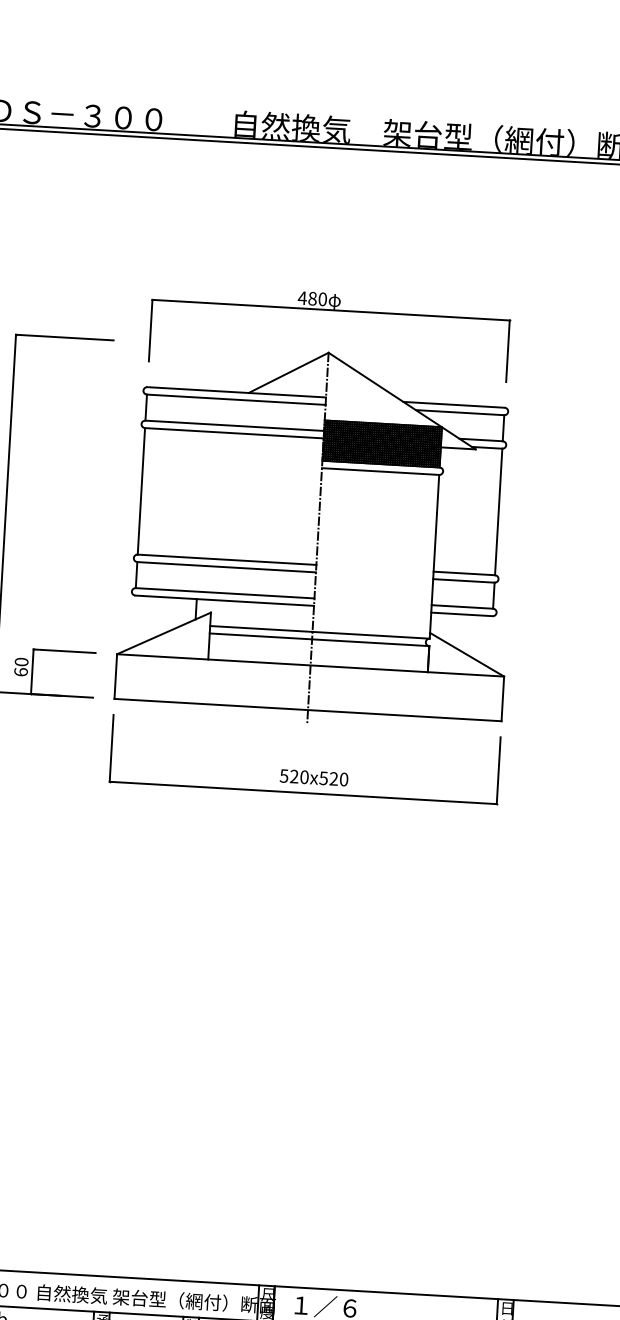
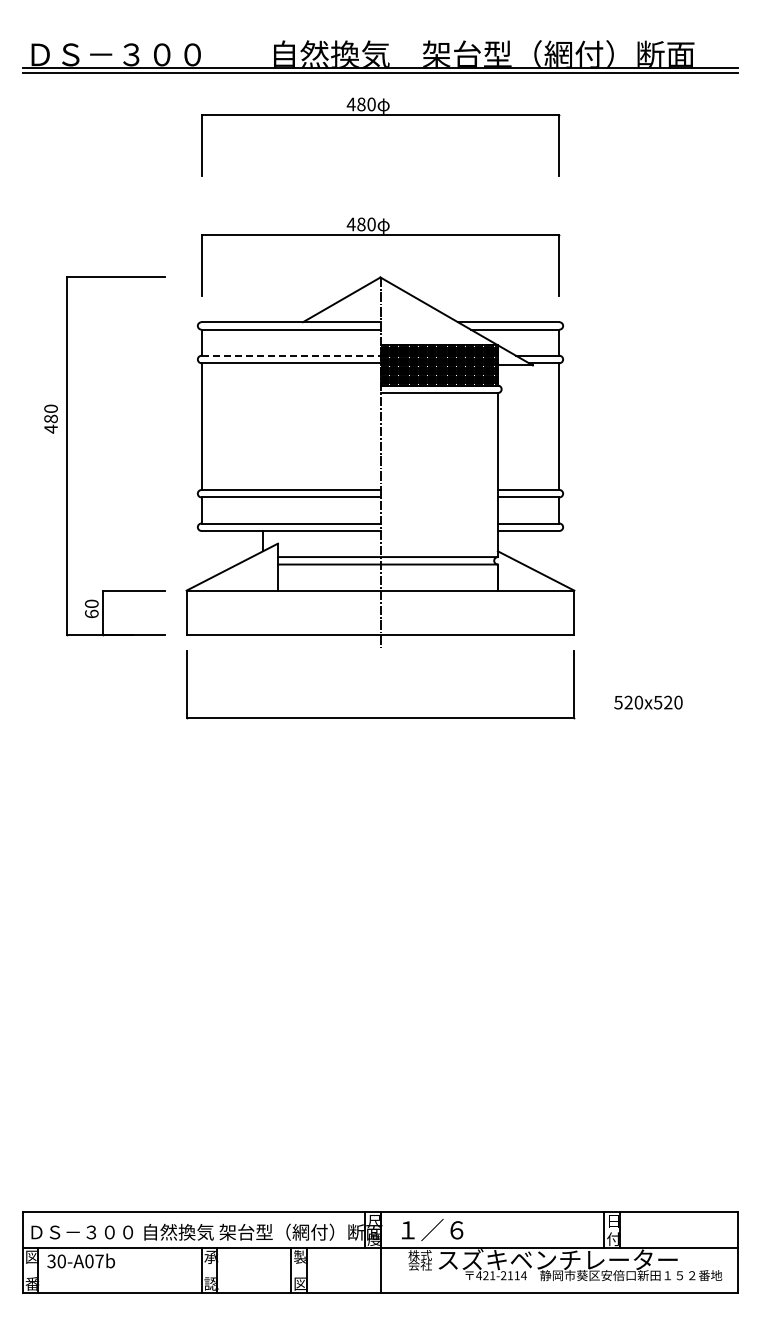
part: (337, 191) -> (380, 115), added
line: (235, 425) -> (291, 355), solid -> dashed
text: (314, 777) -> (648, 702), moved

